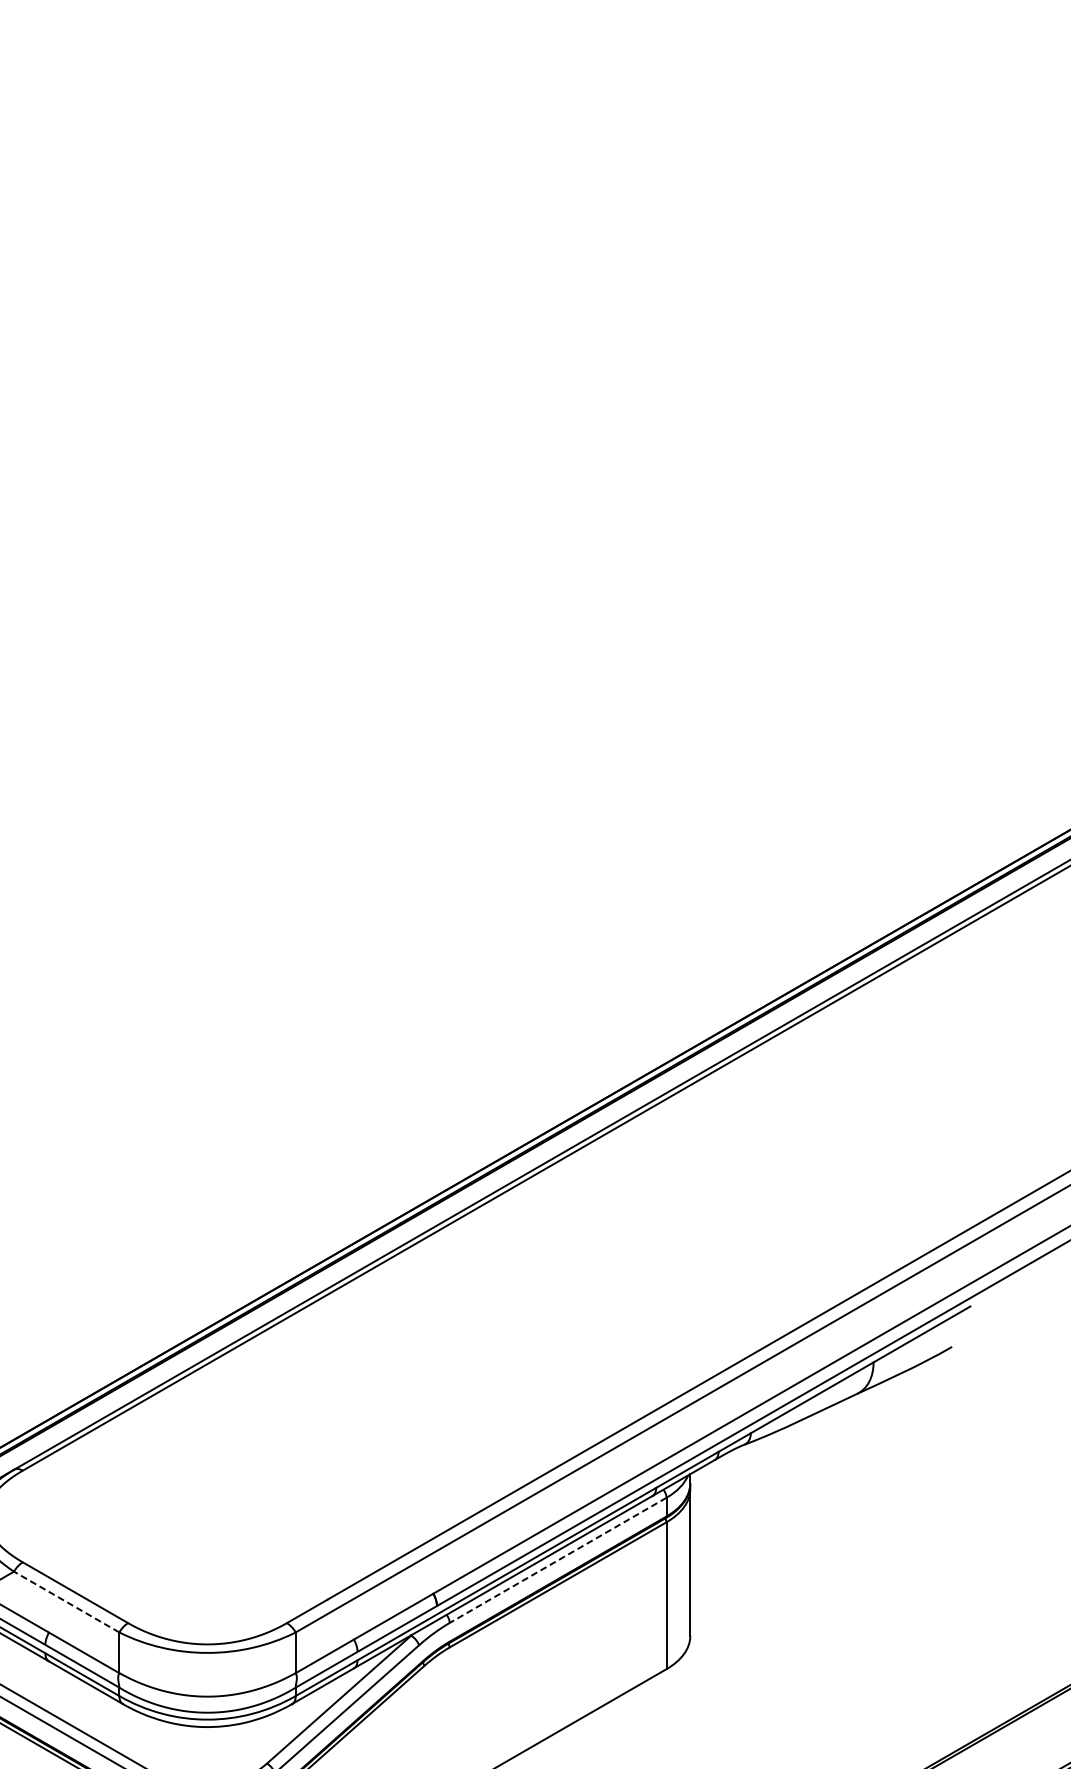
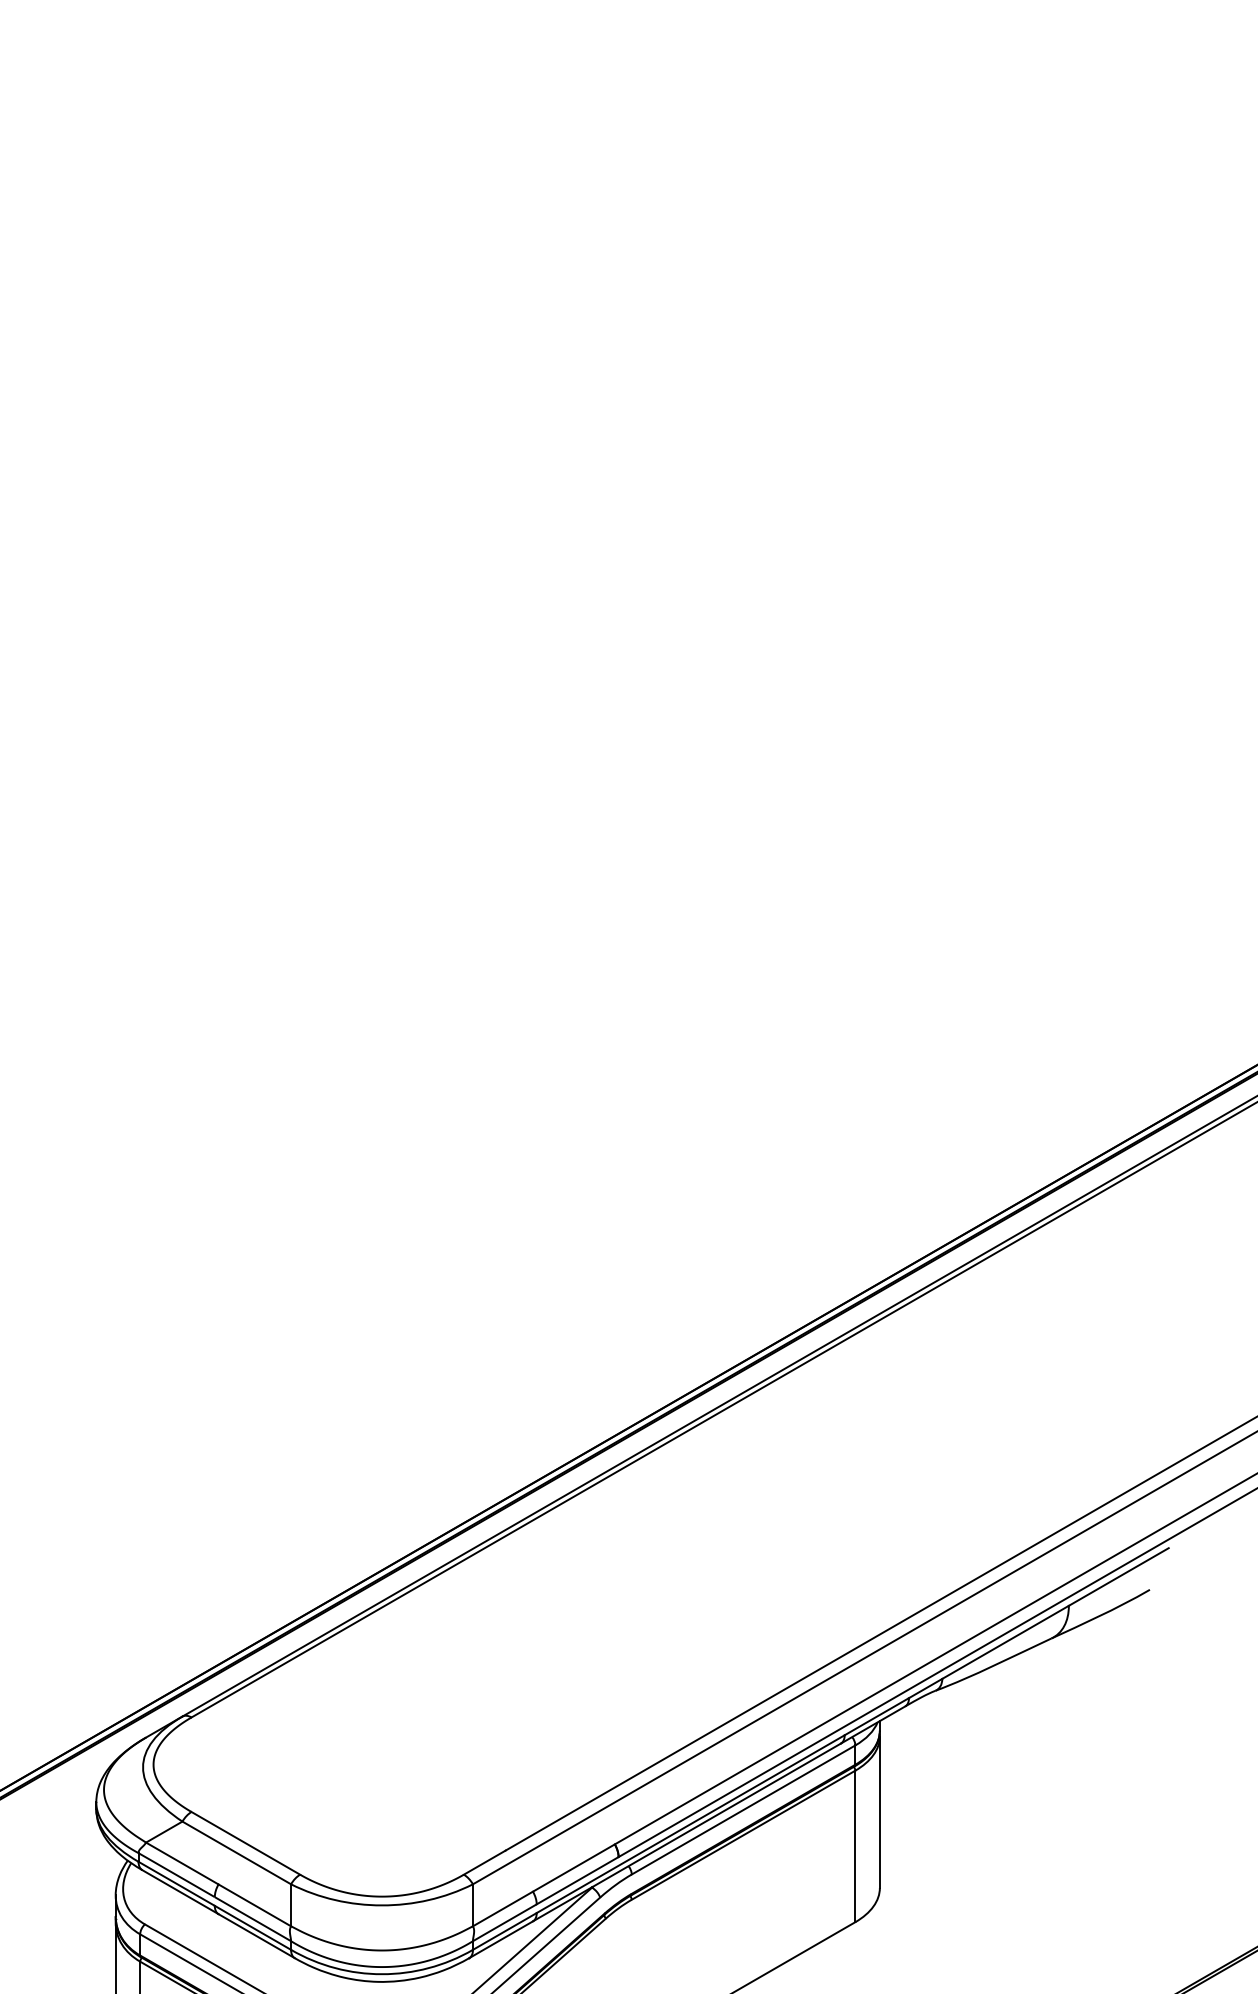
line: (558, 1560) -> (743, 1810), dashed -> solid
line: (66, 1601) -> (236, 1852), dashed -> solid

